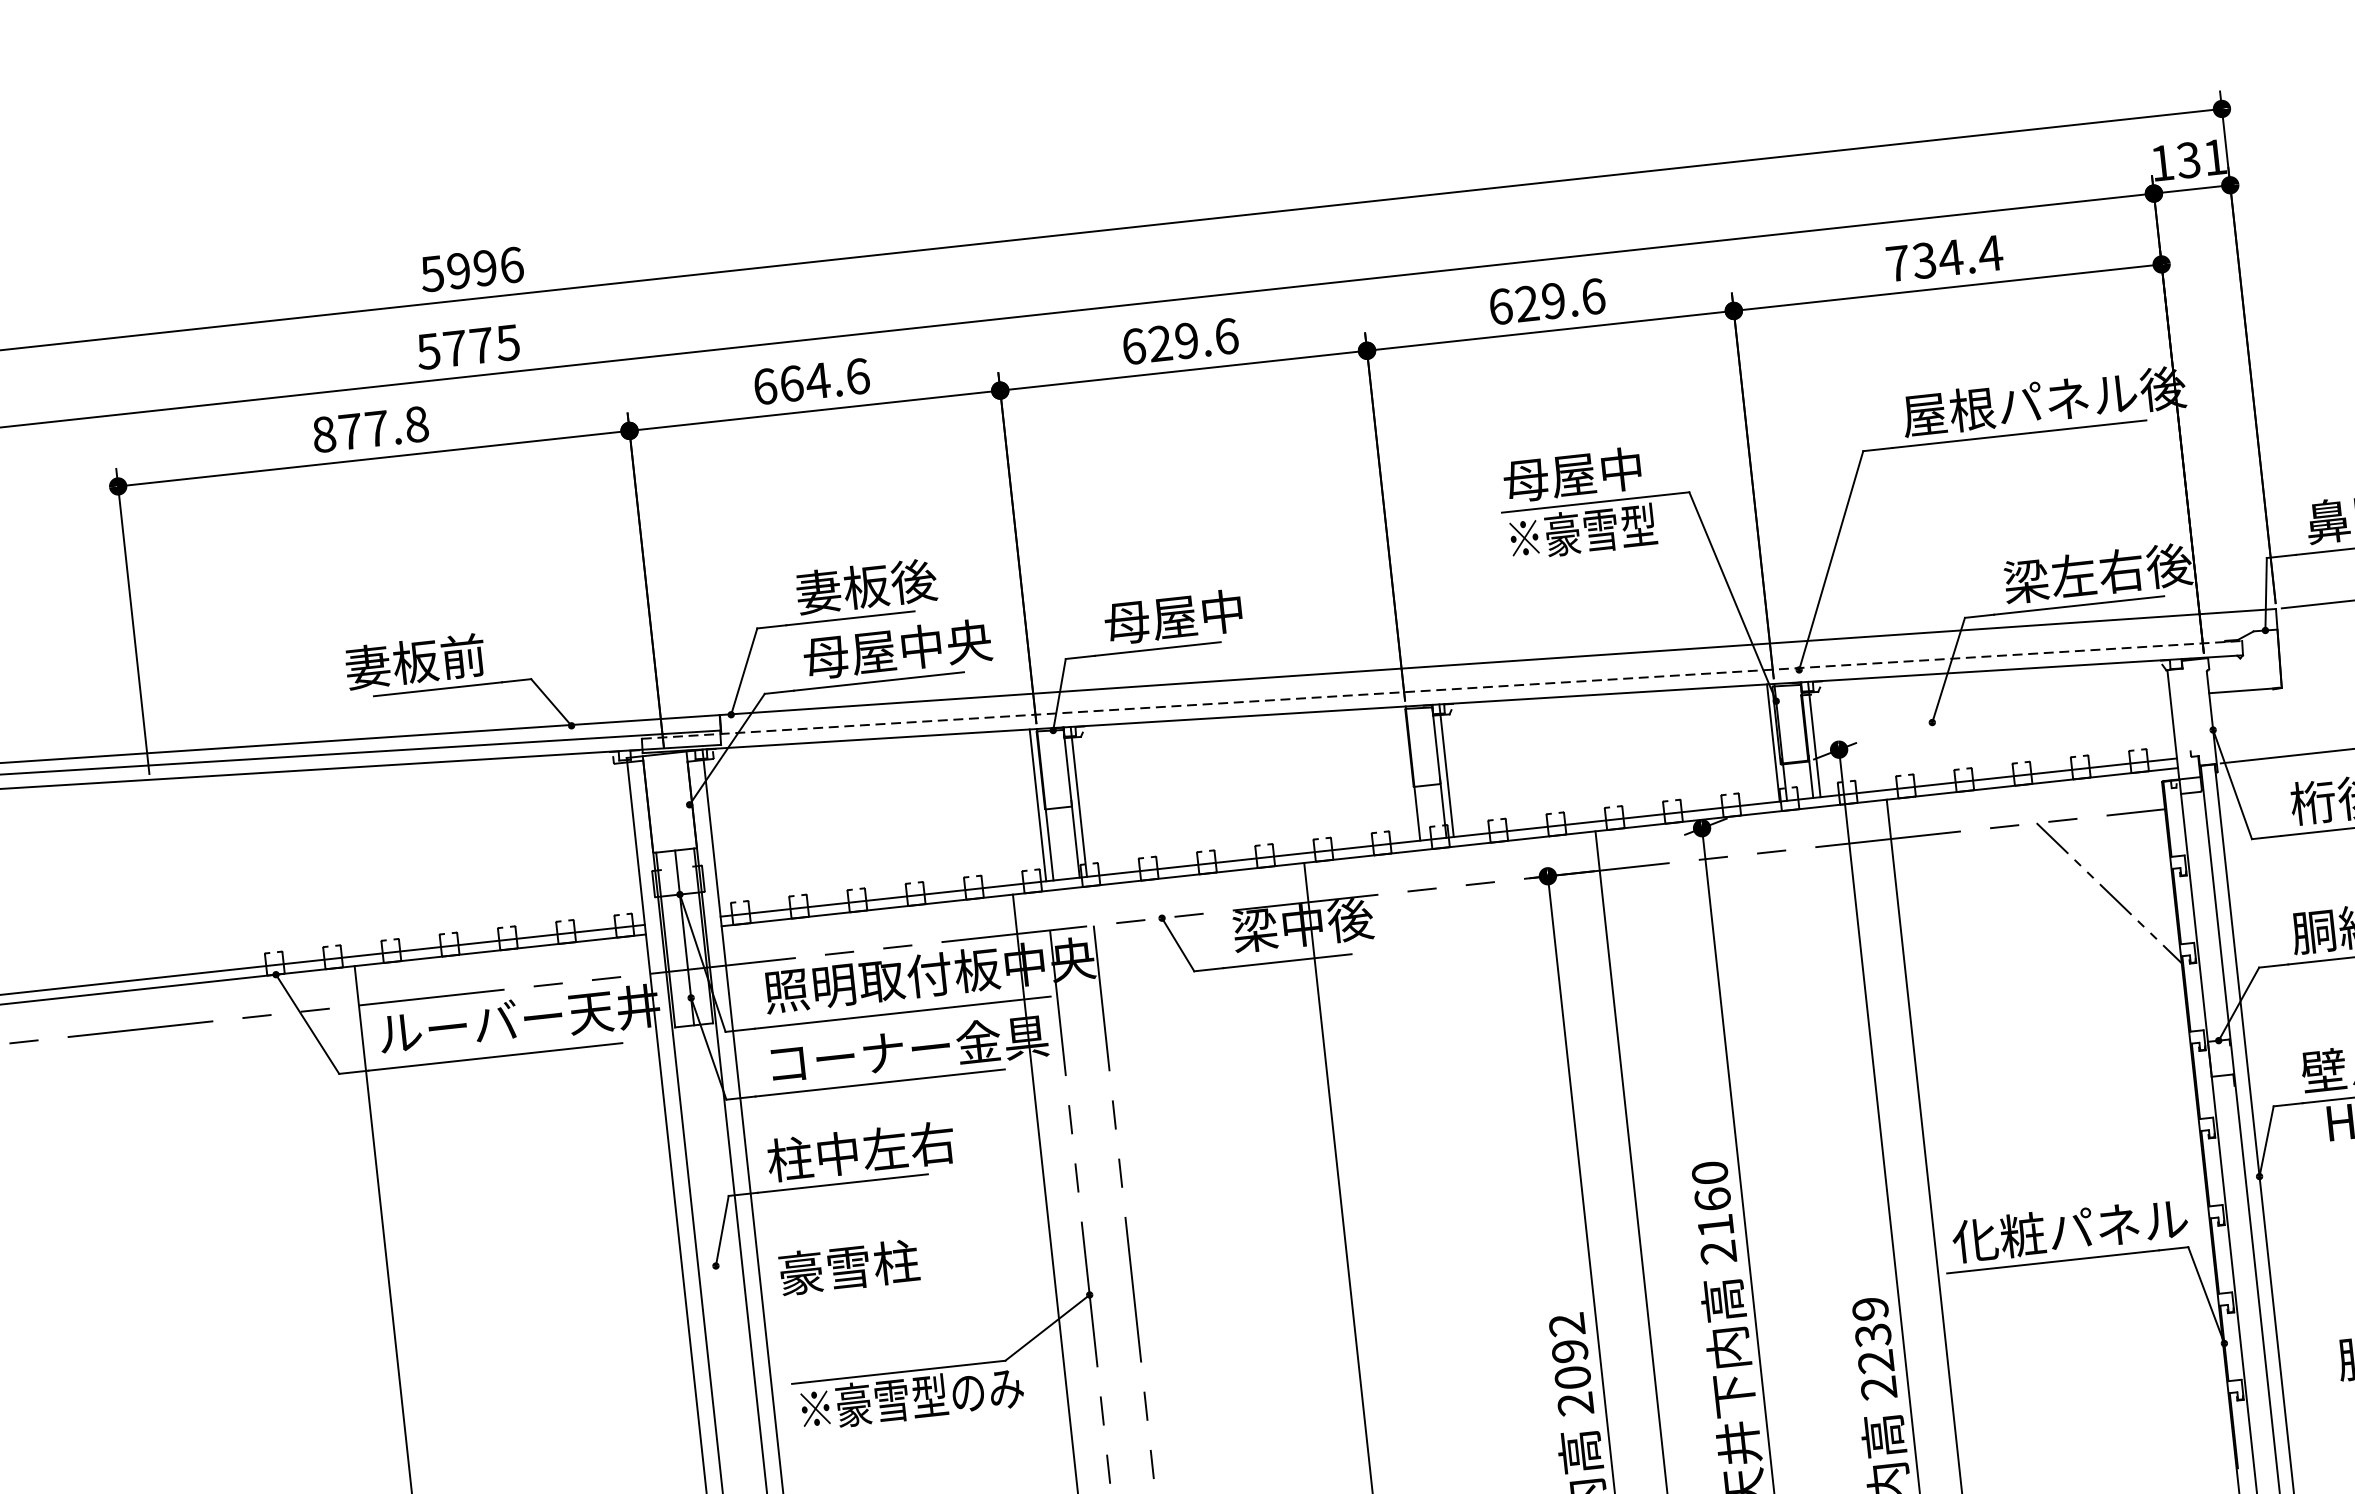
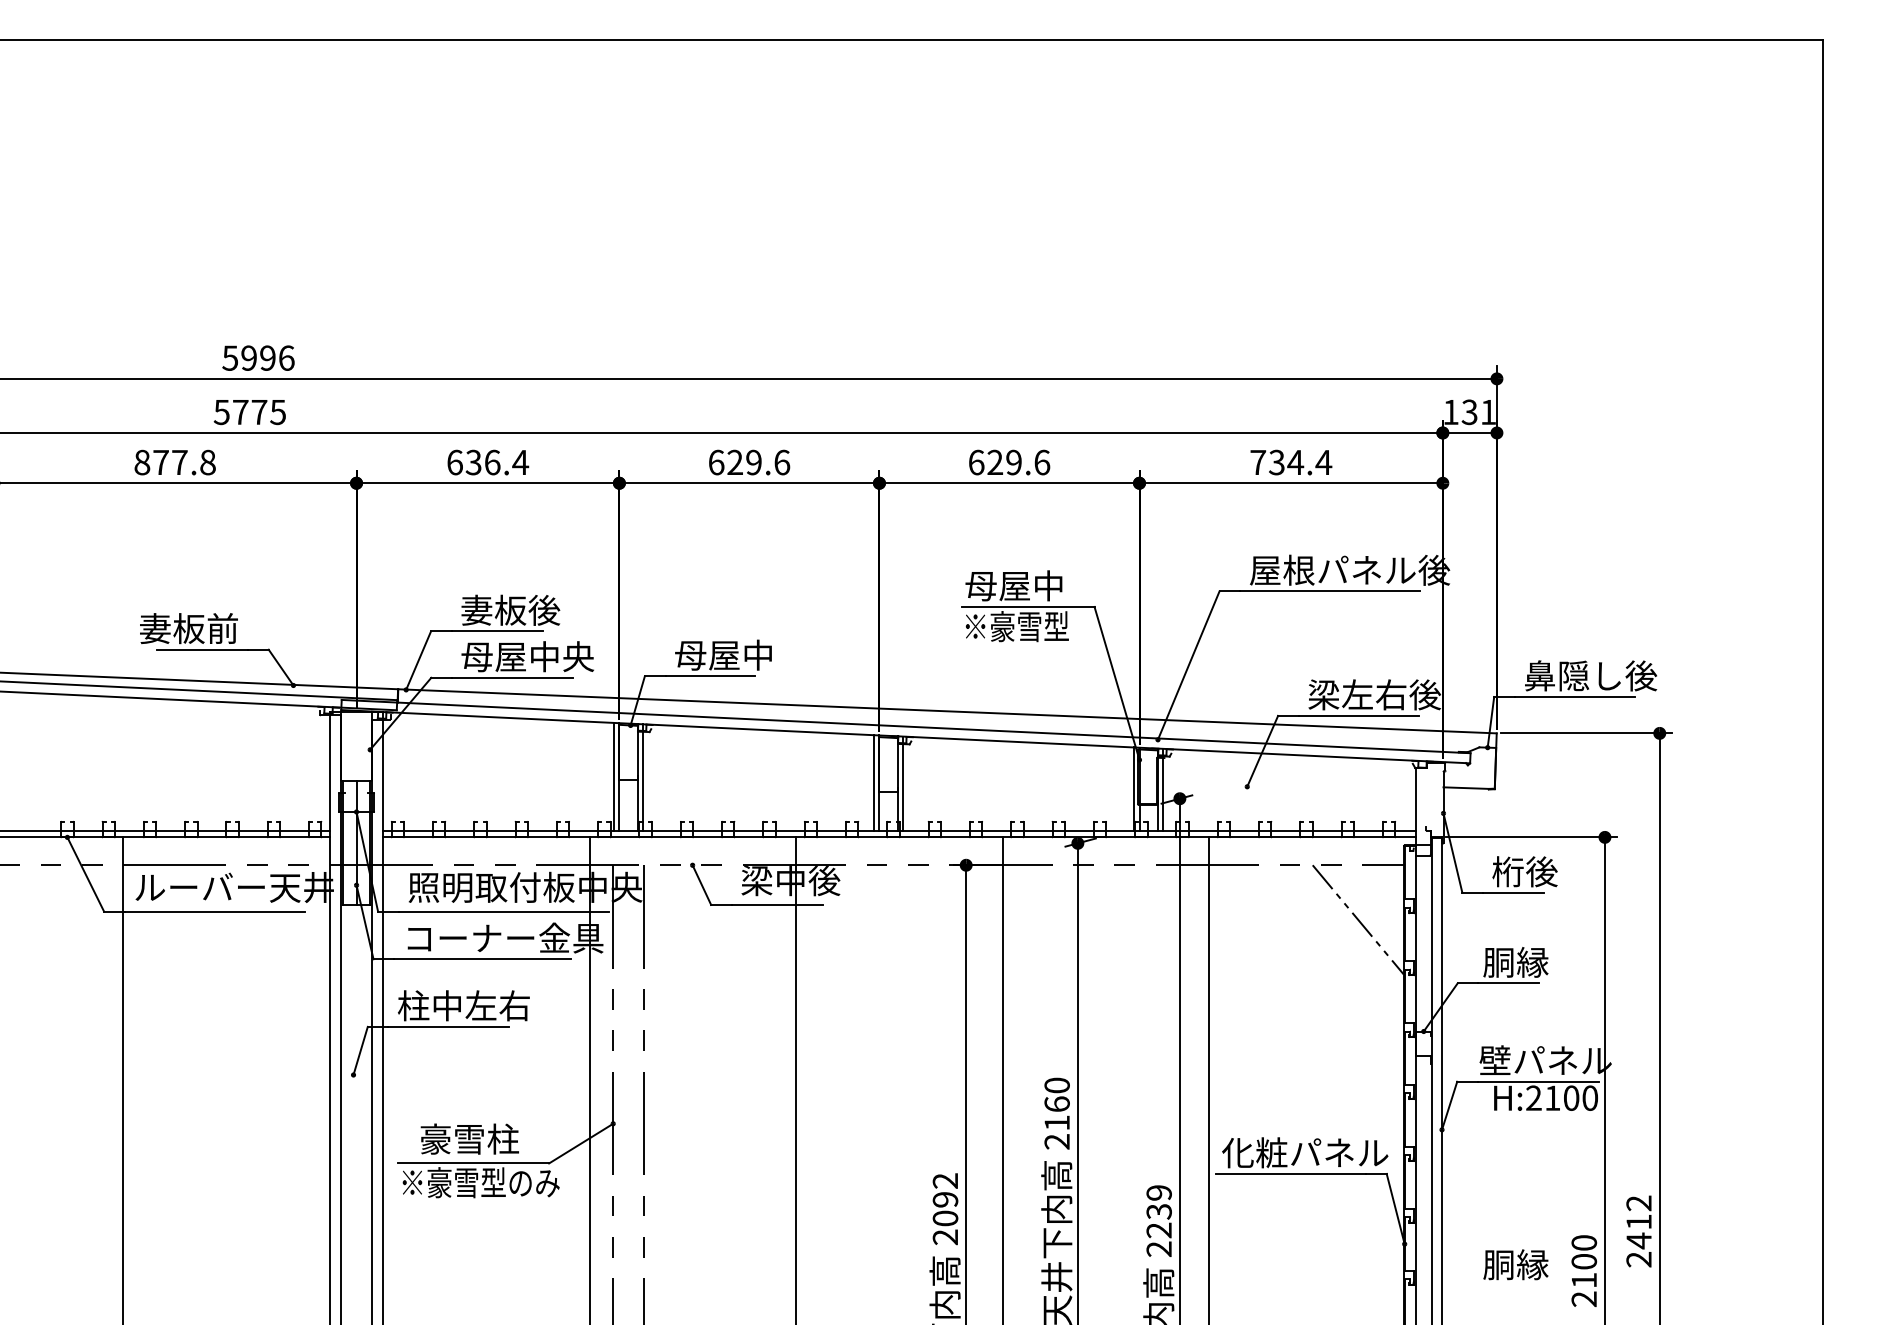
text: (825, 380) -> (497, 462), 664.6 -> 636.4
line: (1442, 689) -> (906, 726), dashed -> solid
line: (1405, 773) -> (874, 782), added
text: (848, 1266) -> (469, 1138), moved

